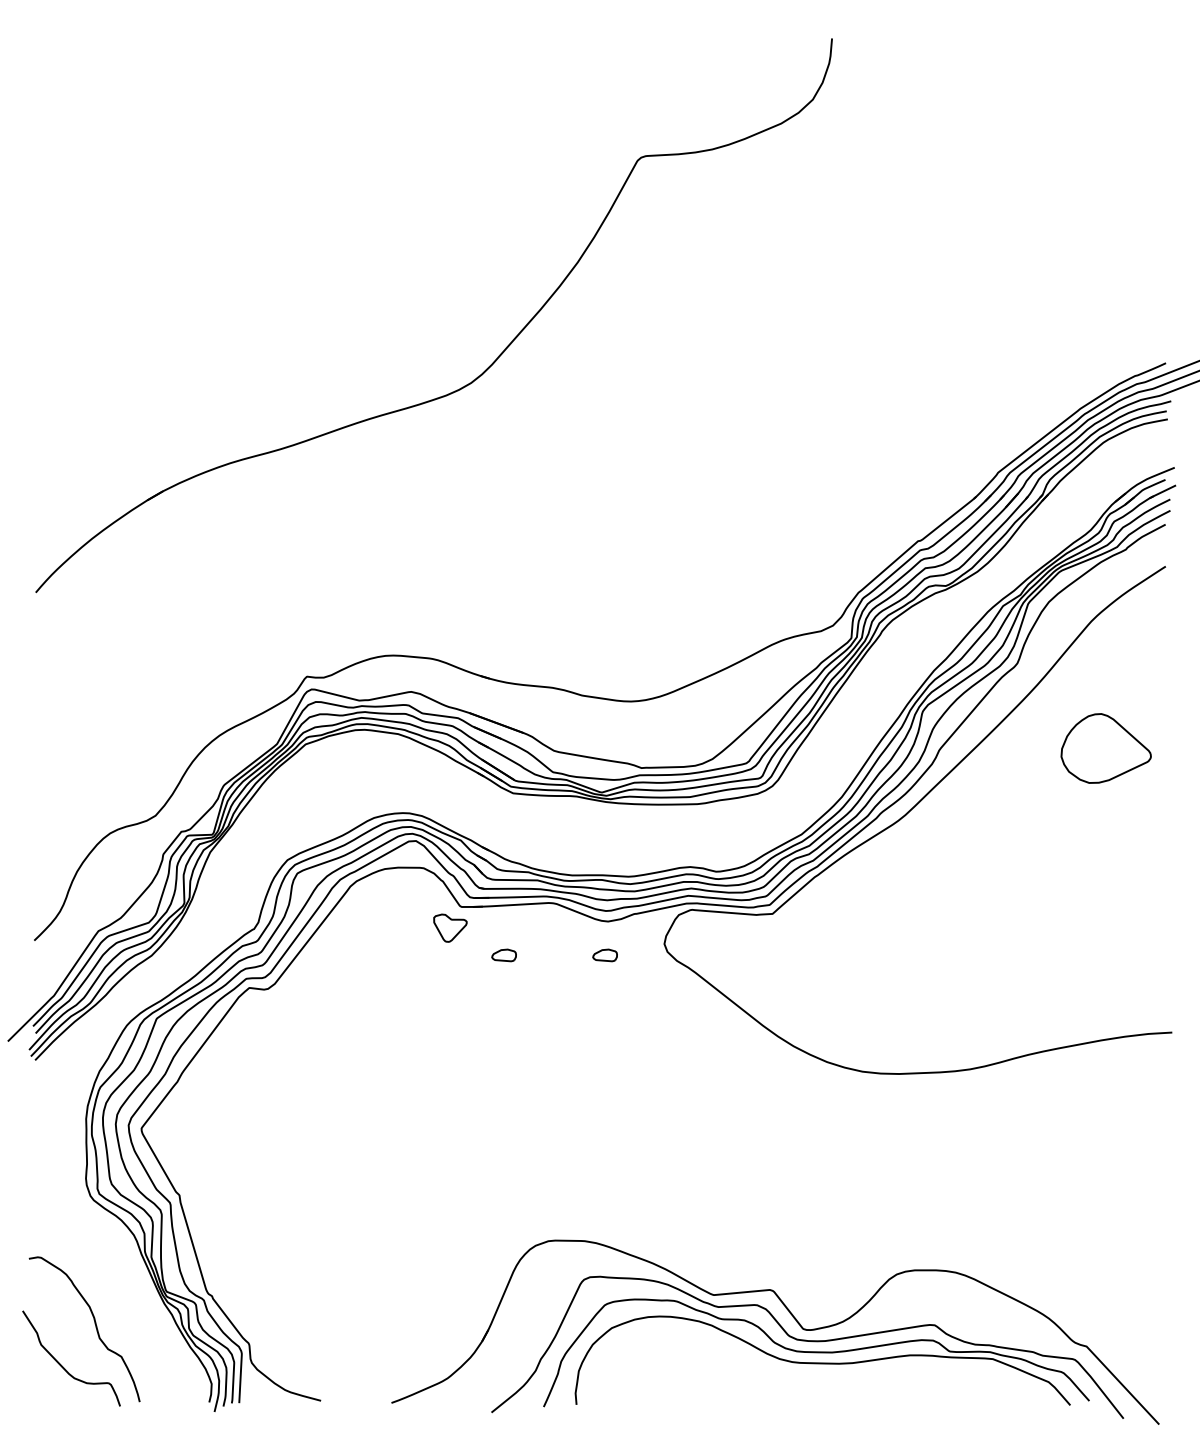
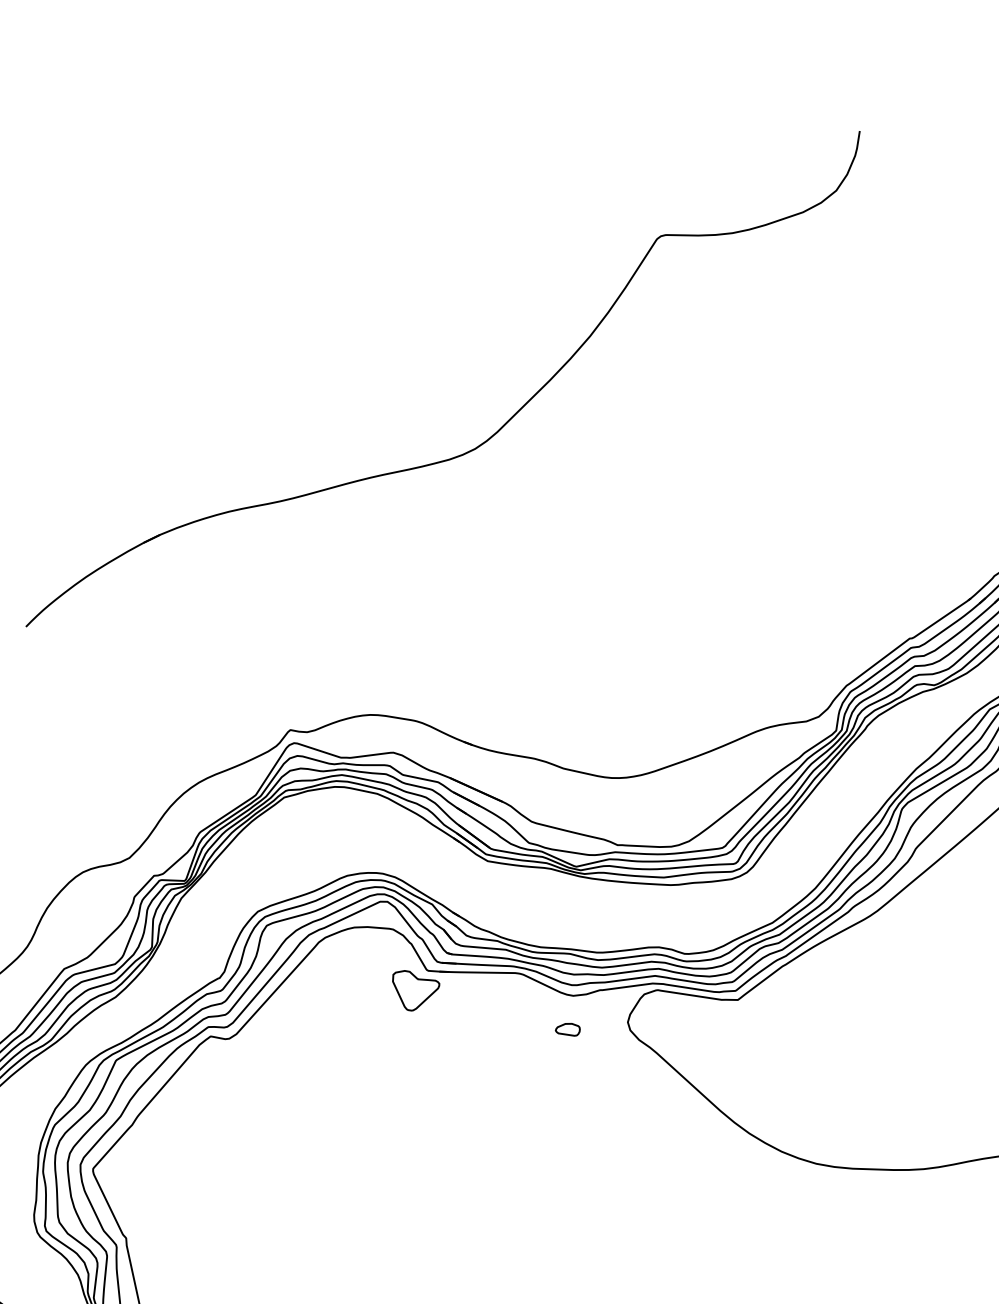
part: (450, 927) -> (415, 990), size x1.43
part: (503, 955) -> (466, 1022), removed

